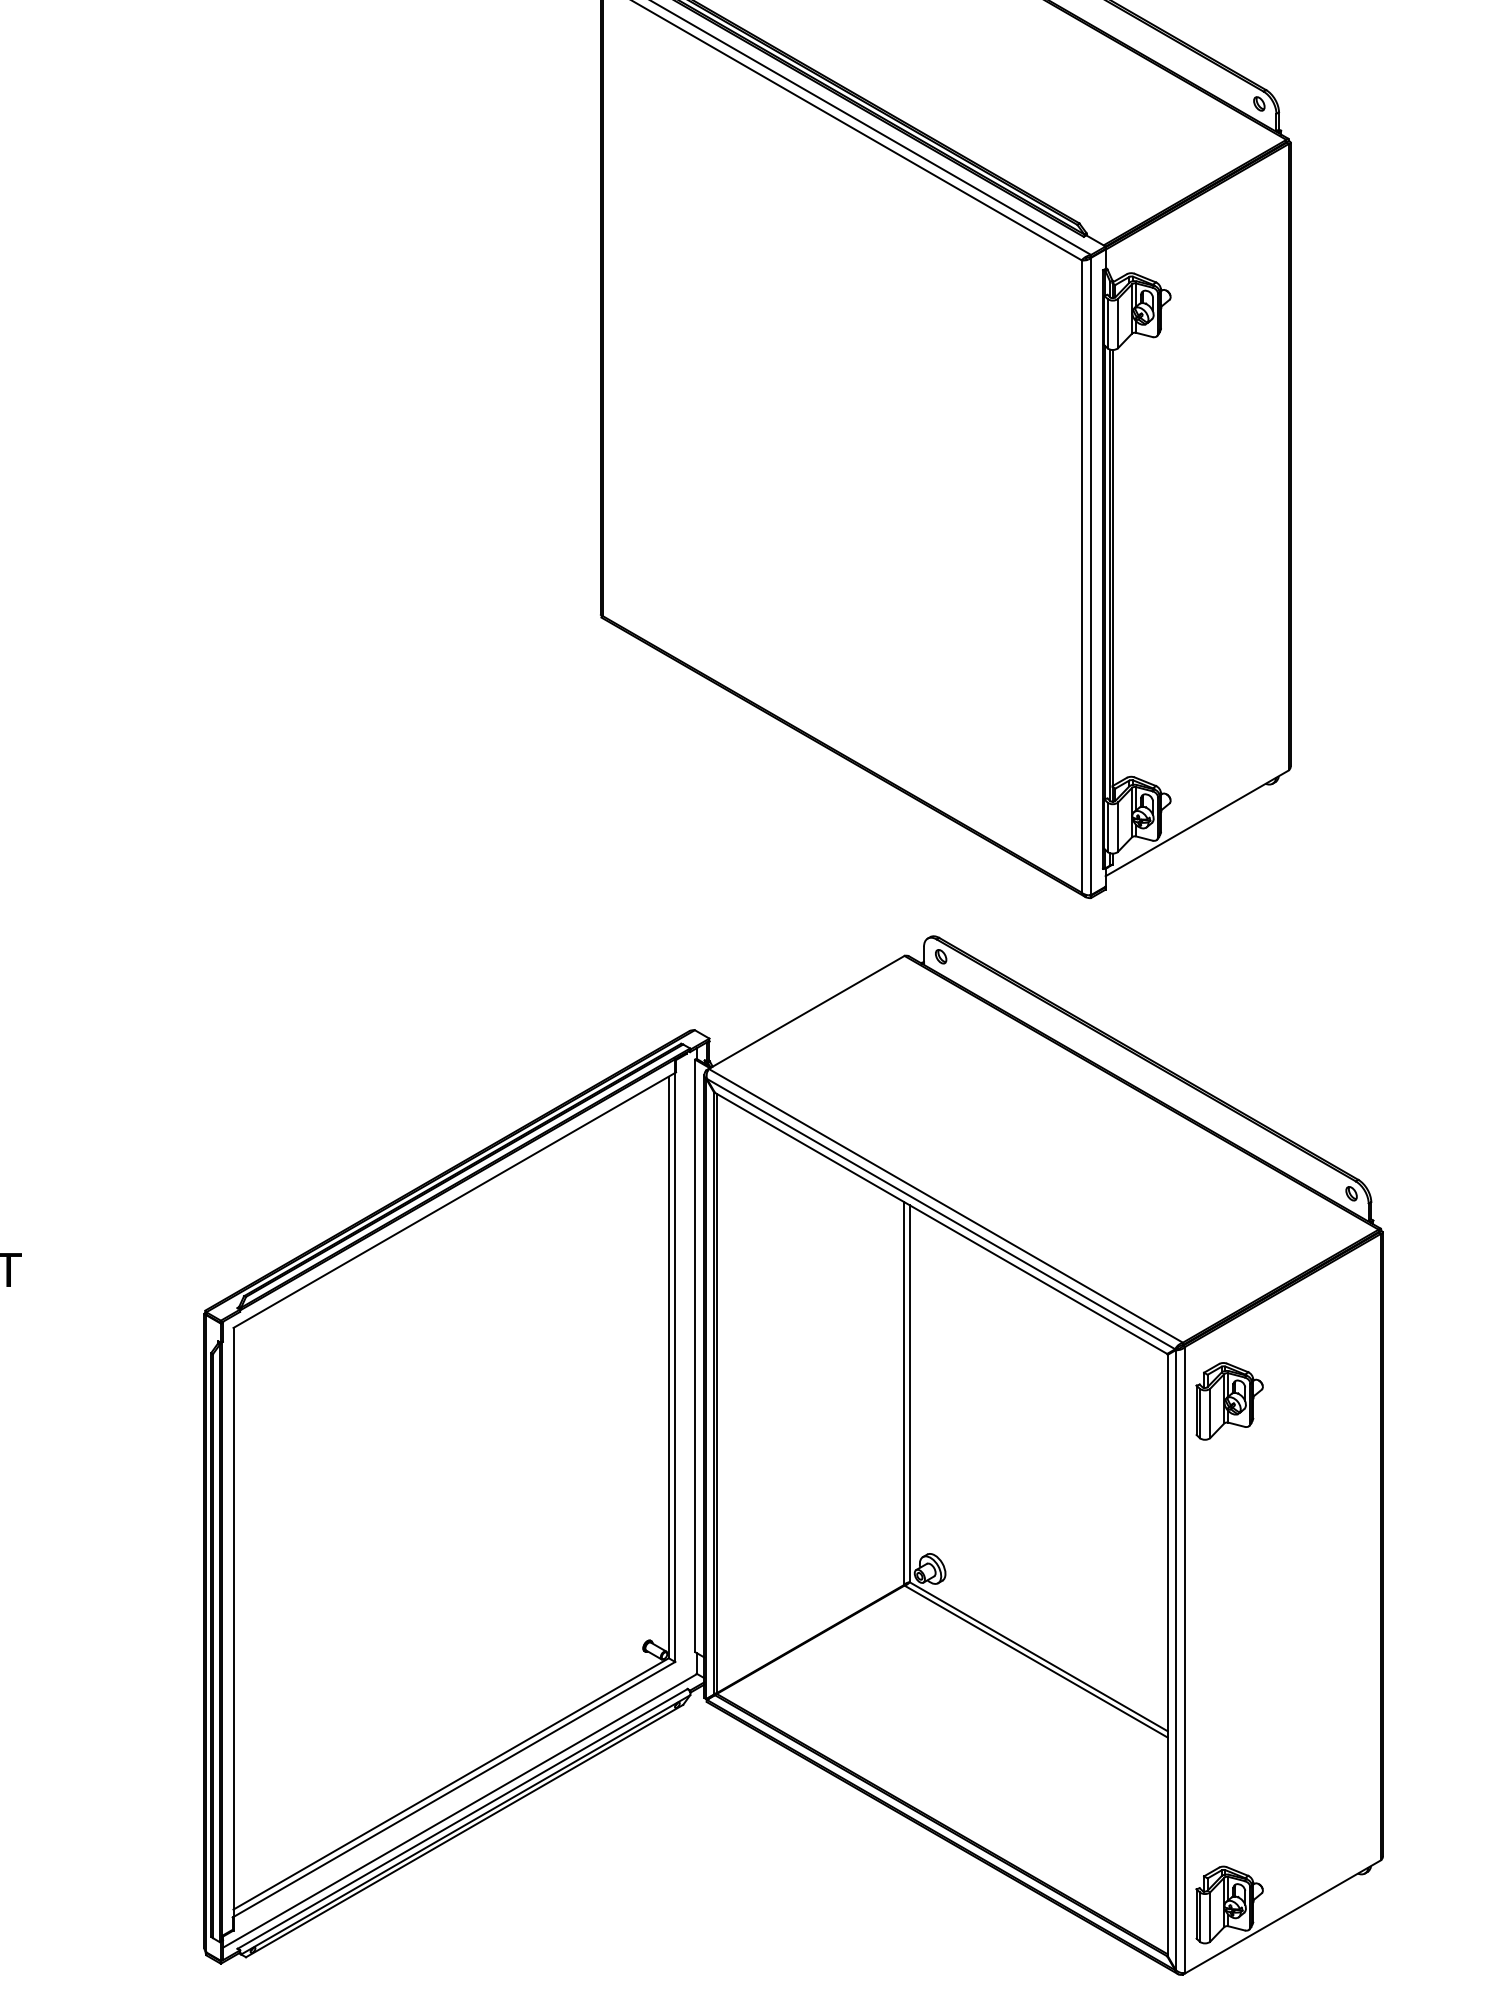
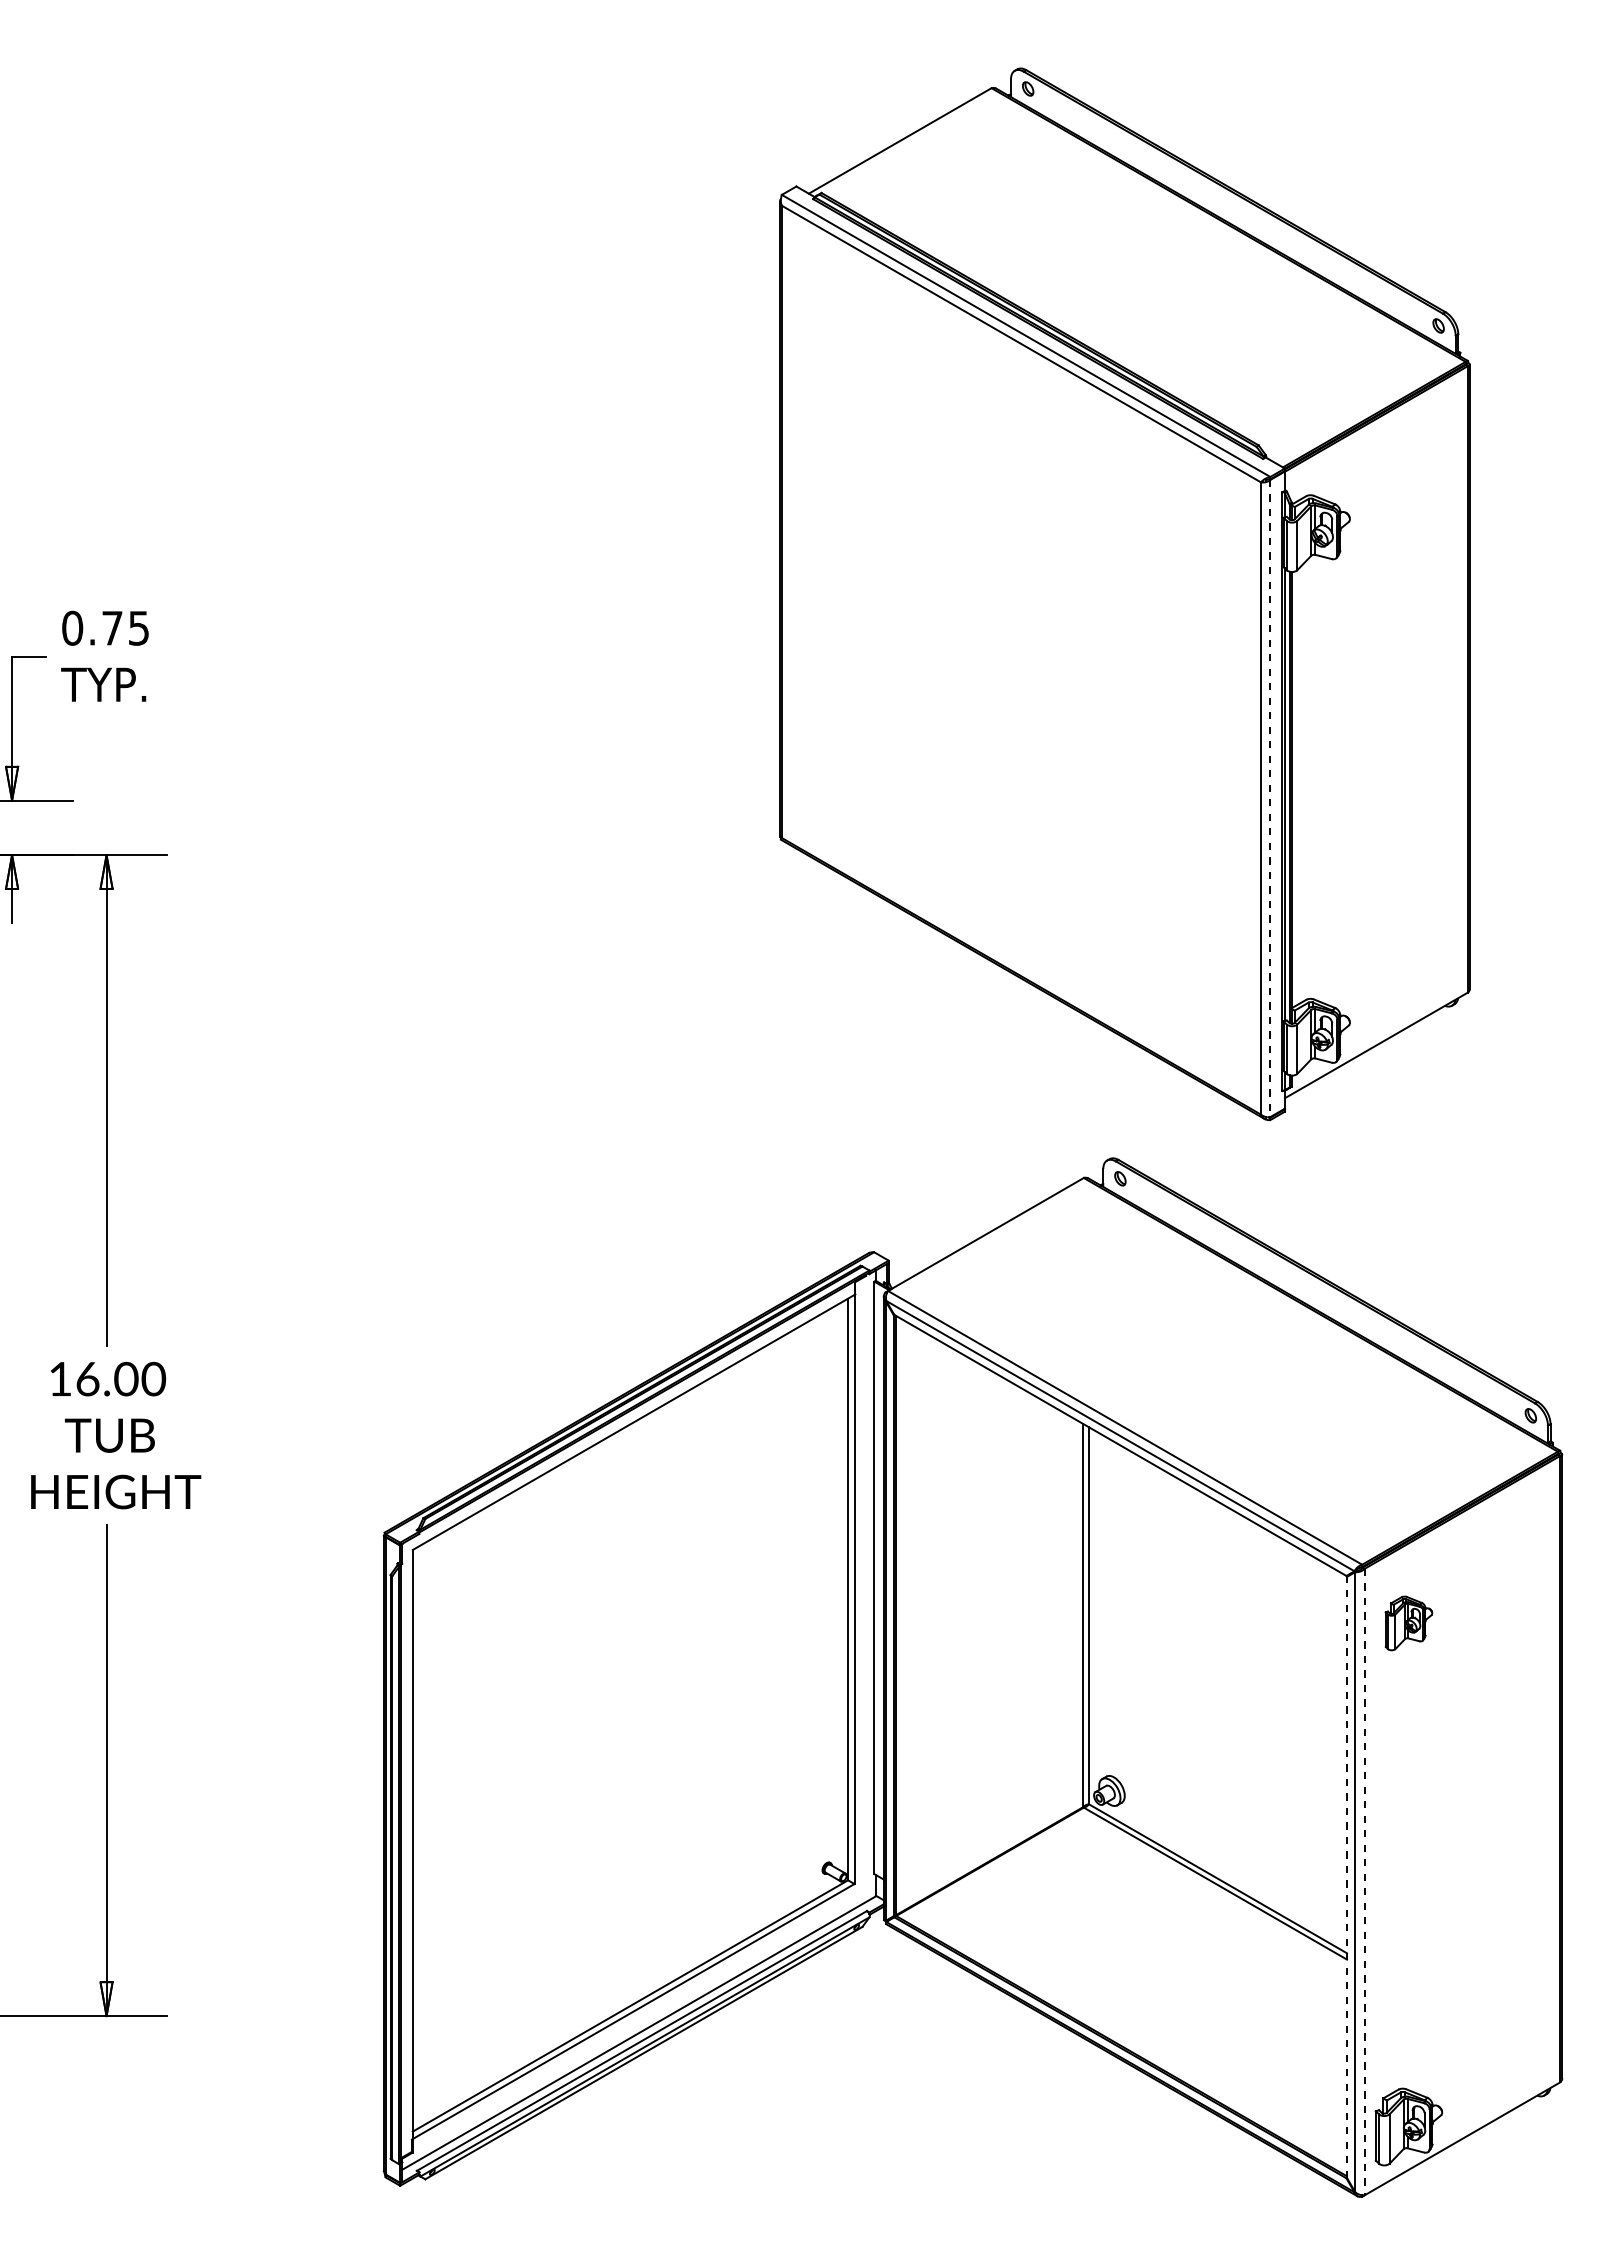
line: (1091, 576) -> (1270, 798), solid -> dashed
part: (1229, 1401) -> (1408, 1623), size x0.7
line: (1168, 1655) -> (1347, 1877), solid -> dashed
line: (1185, 1660) -> (1364, 1882), solid -> dashed

